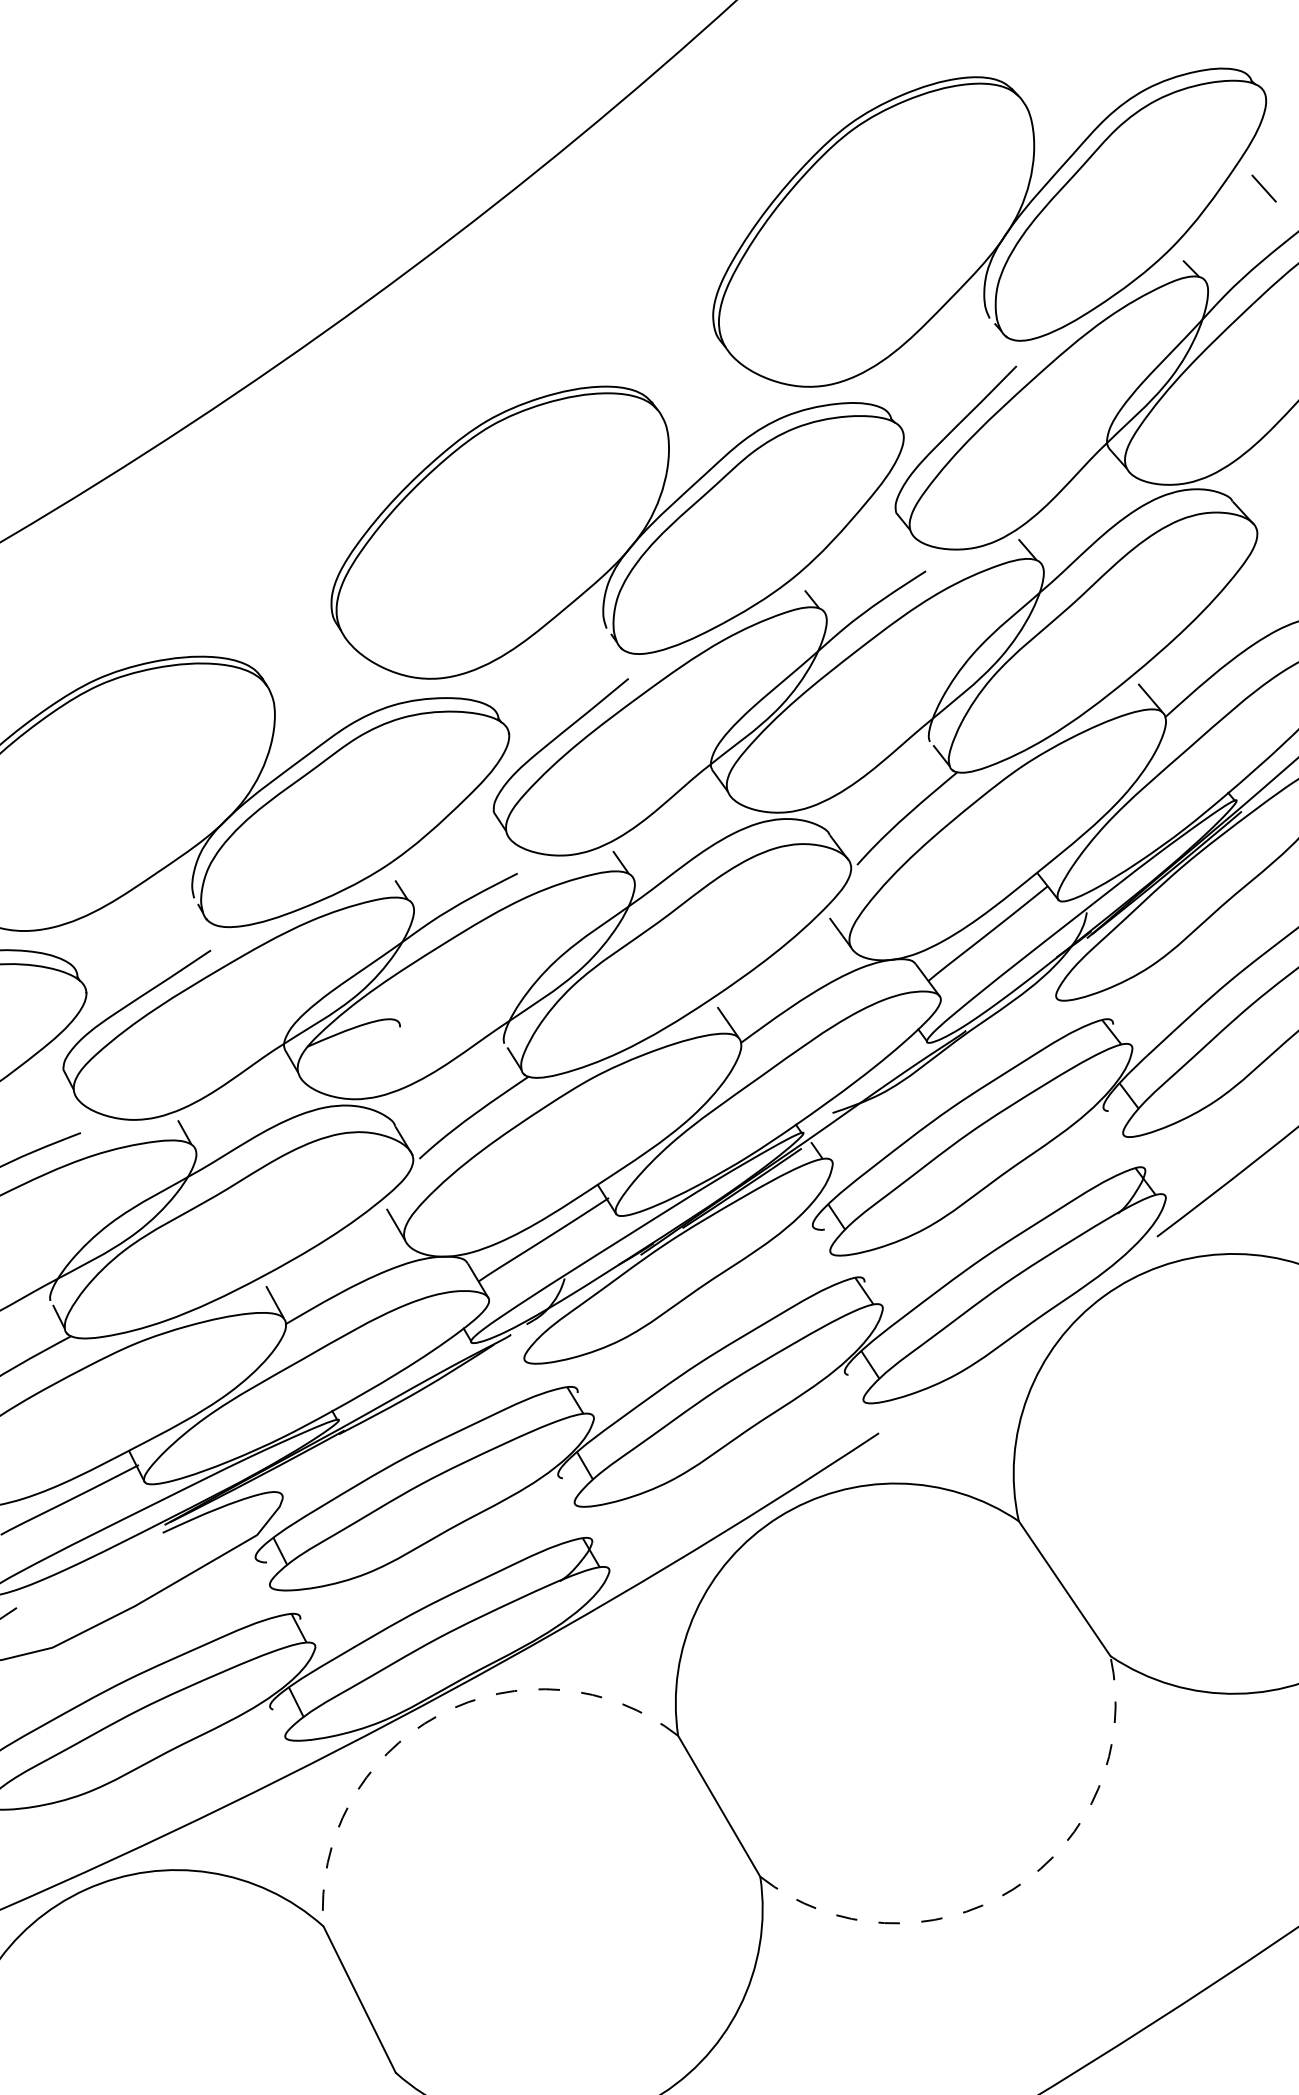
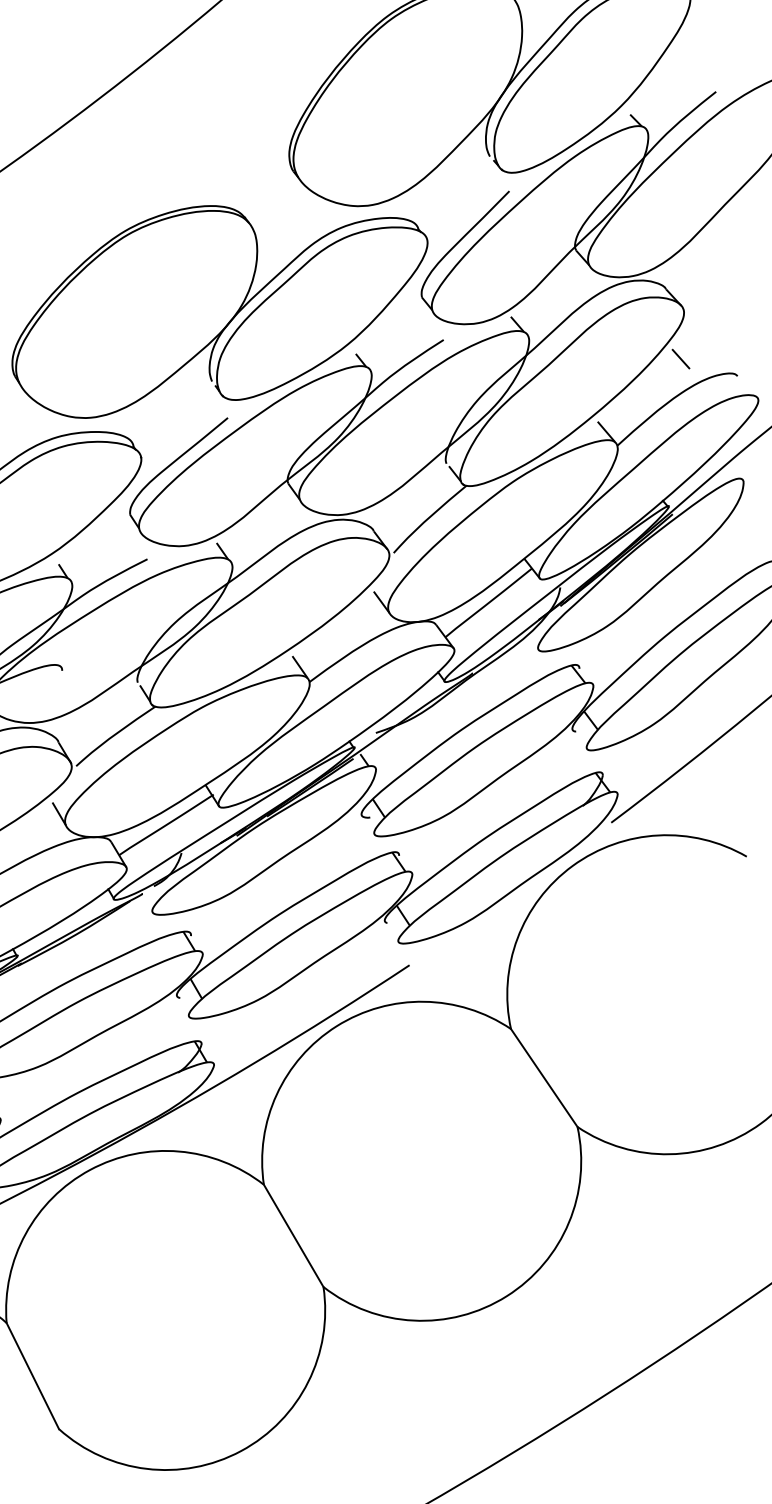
line: (1263, 188) -> (680, 359), moved
arc: (438, 1715) -> (90, 1170), dashed -> solid
arc: (1012, 1889) -> (506, 1296), dashed -> solid

